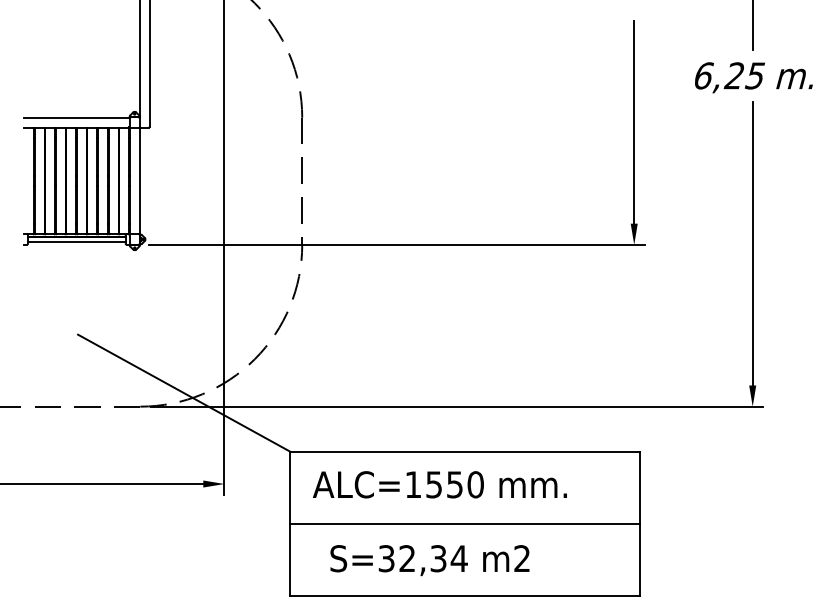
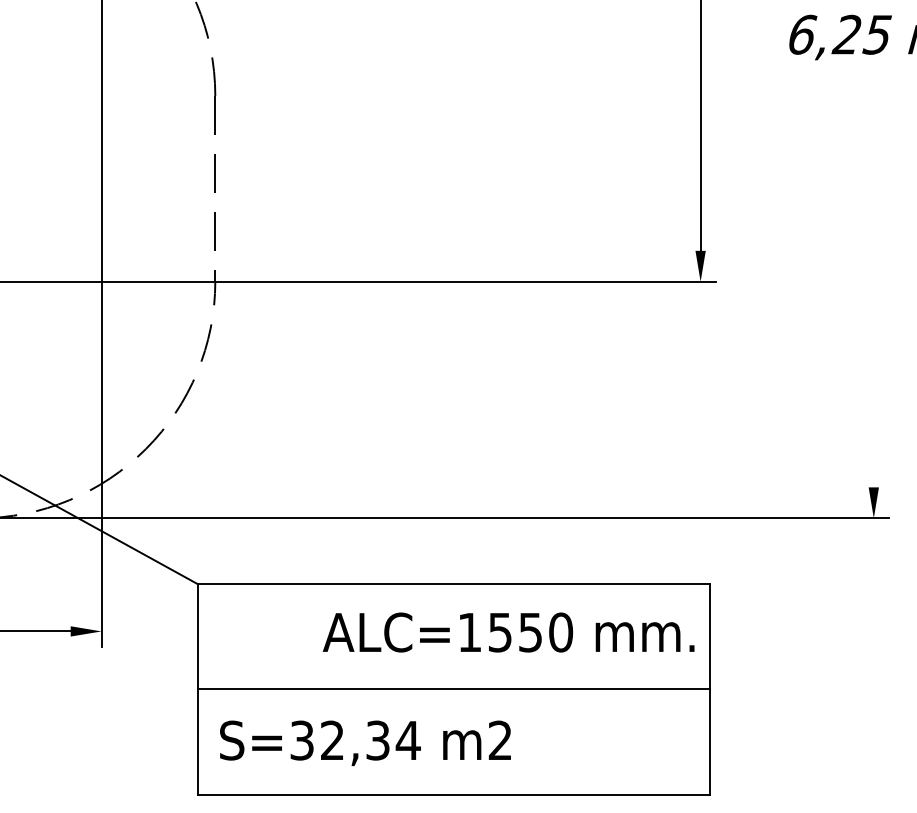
line: (752, 243) -> (873, 279), removed
text: (439, 484) -> (508, 632), moved
text: (429, 560) -> (364, 743), moved

